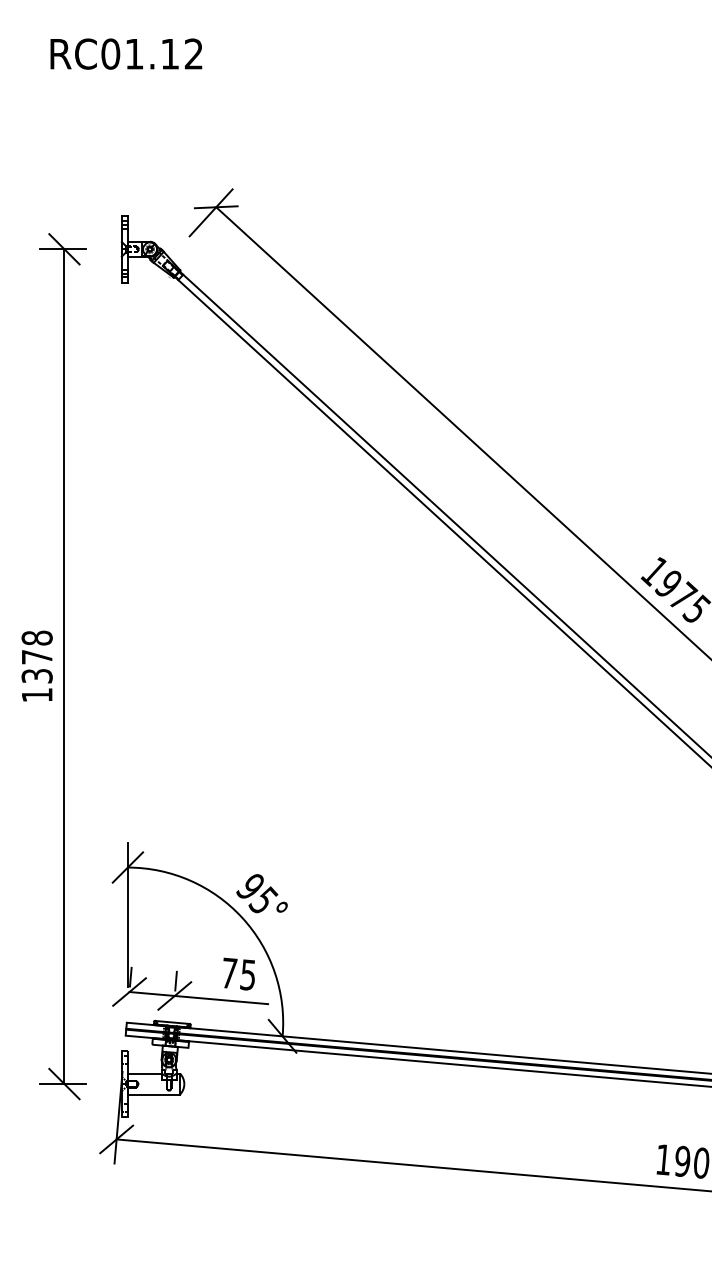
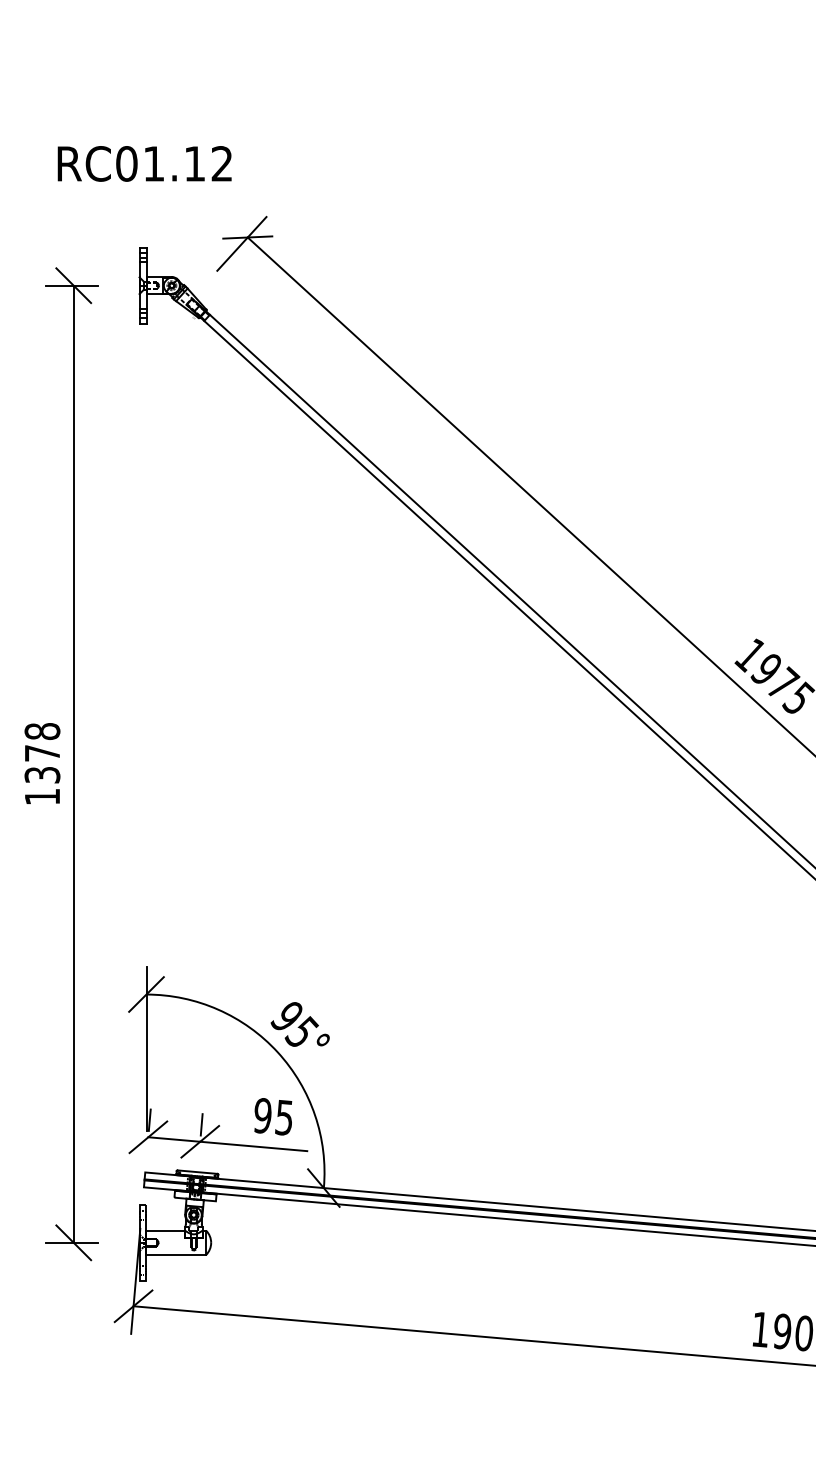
text: (126, 53) -> (144, 163), moved
text: (229, 973) -> (263, 1115), 75 -> 95

